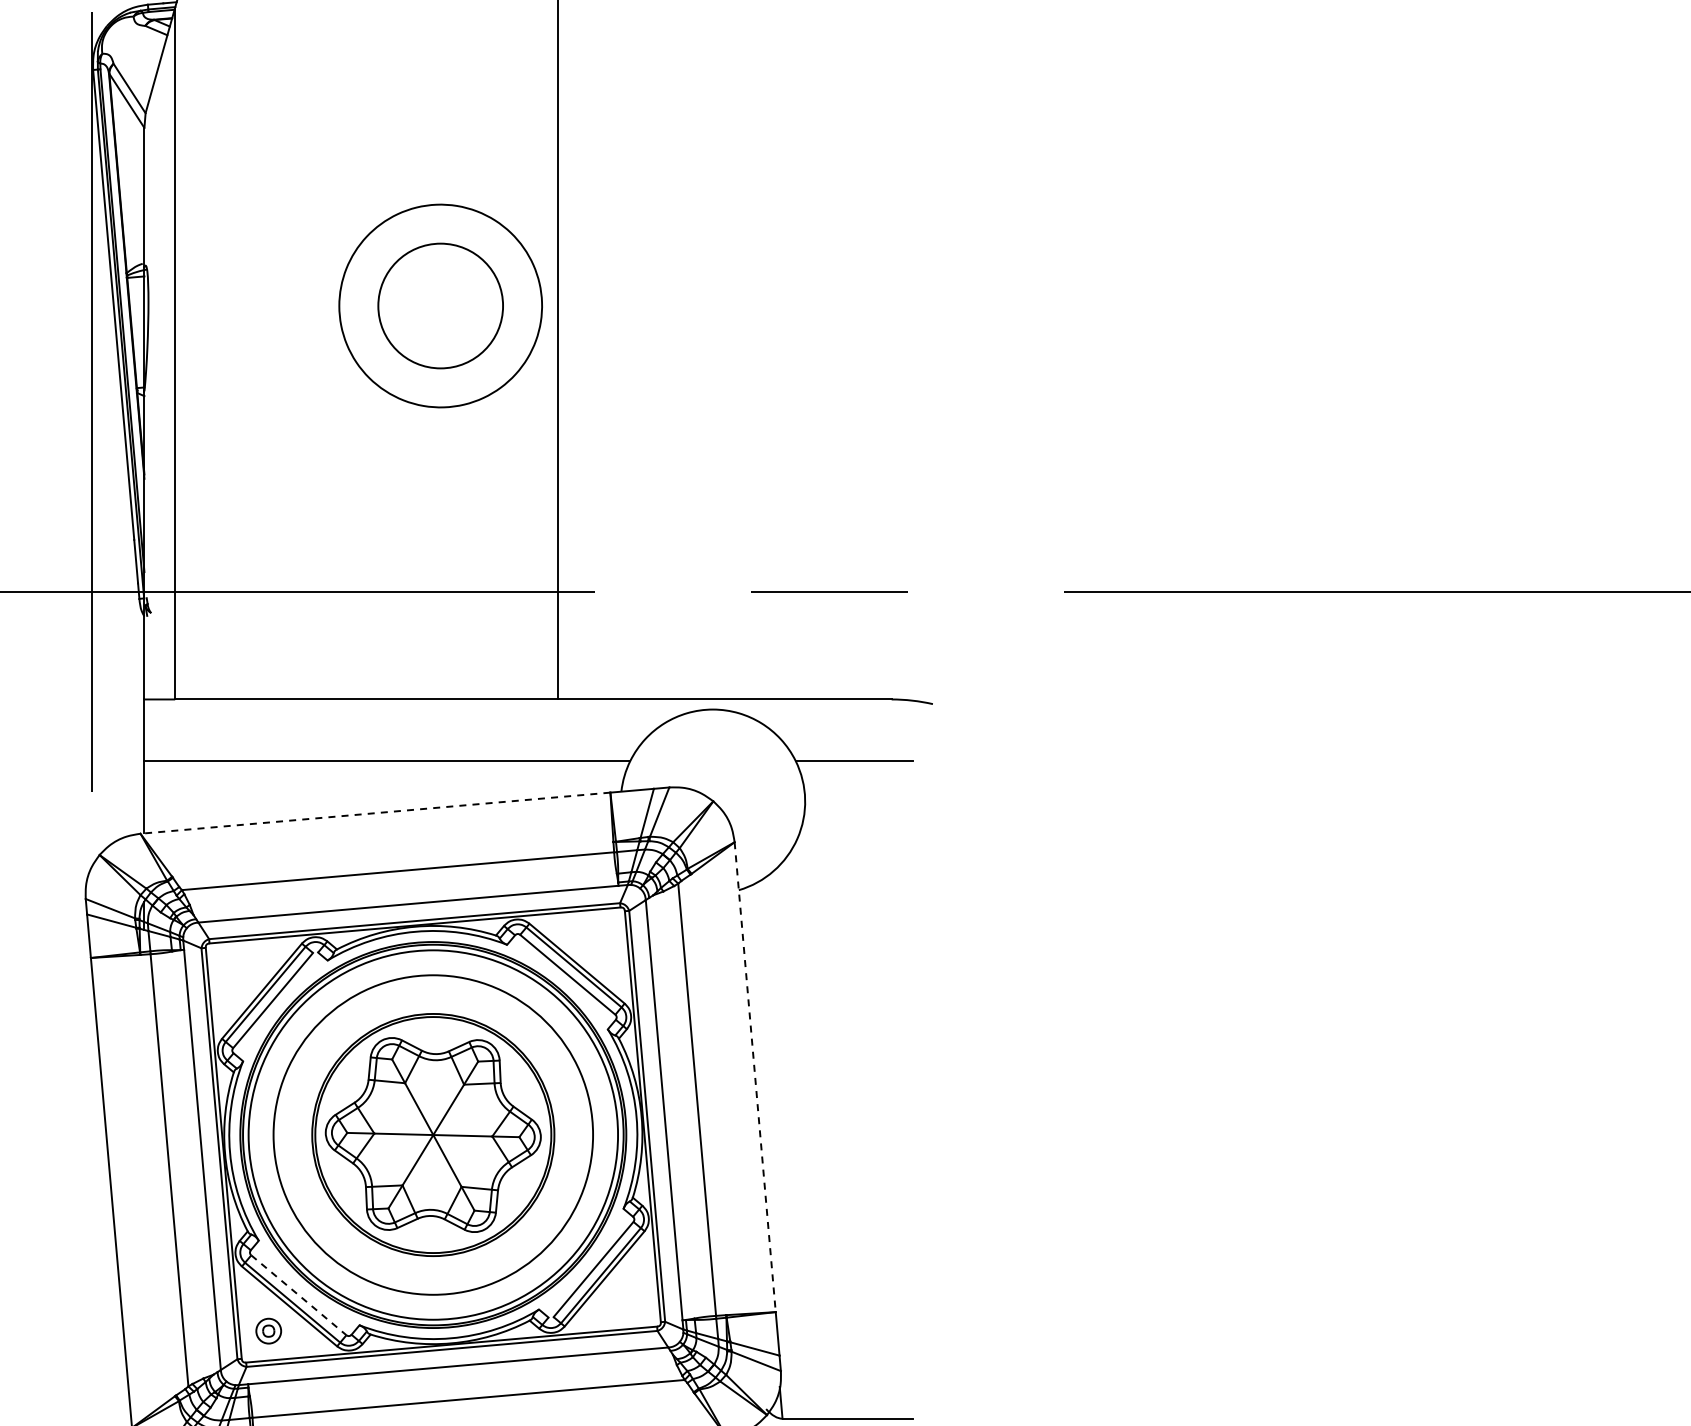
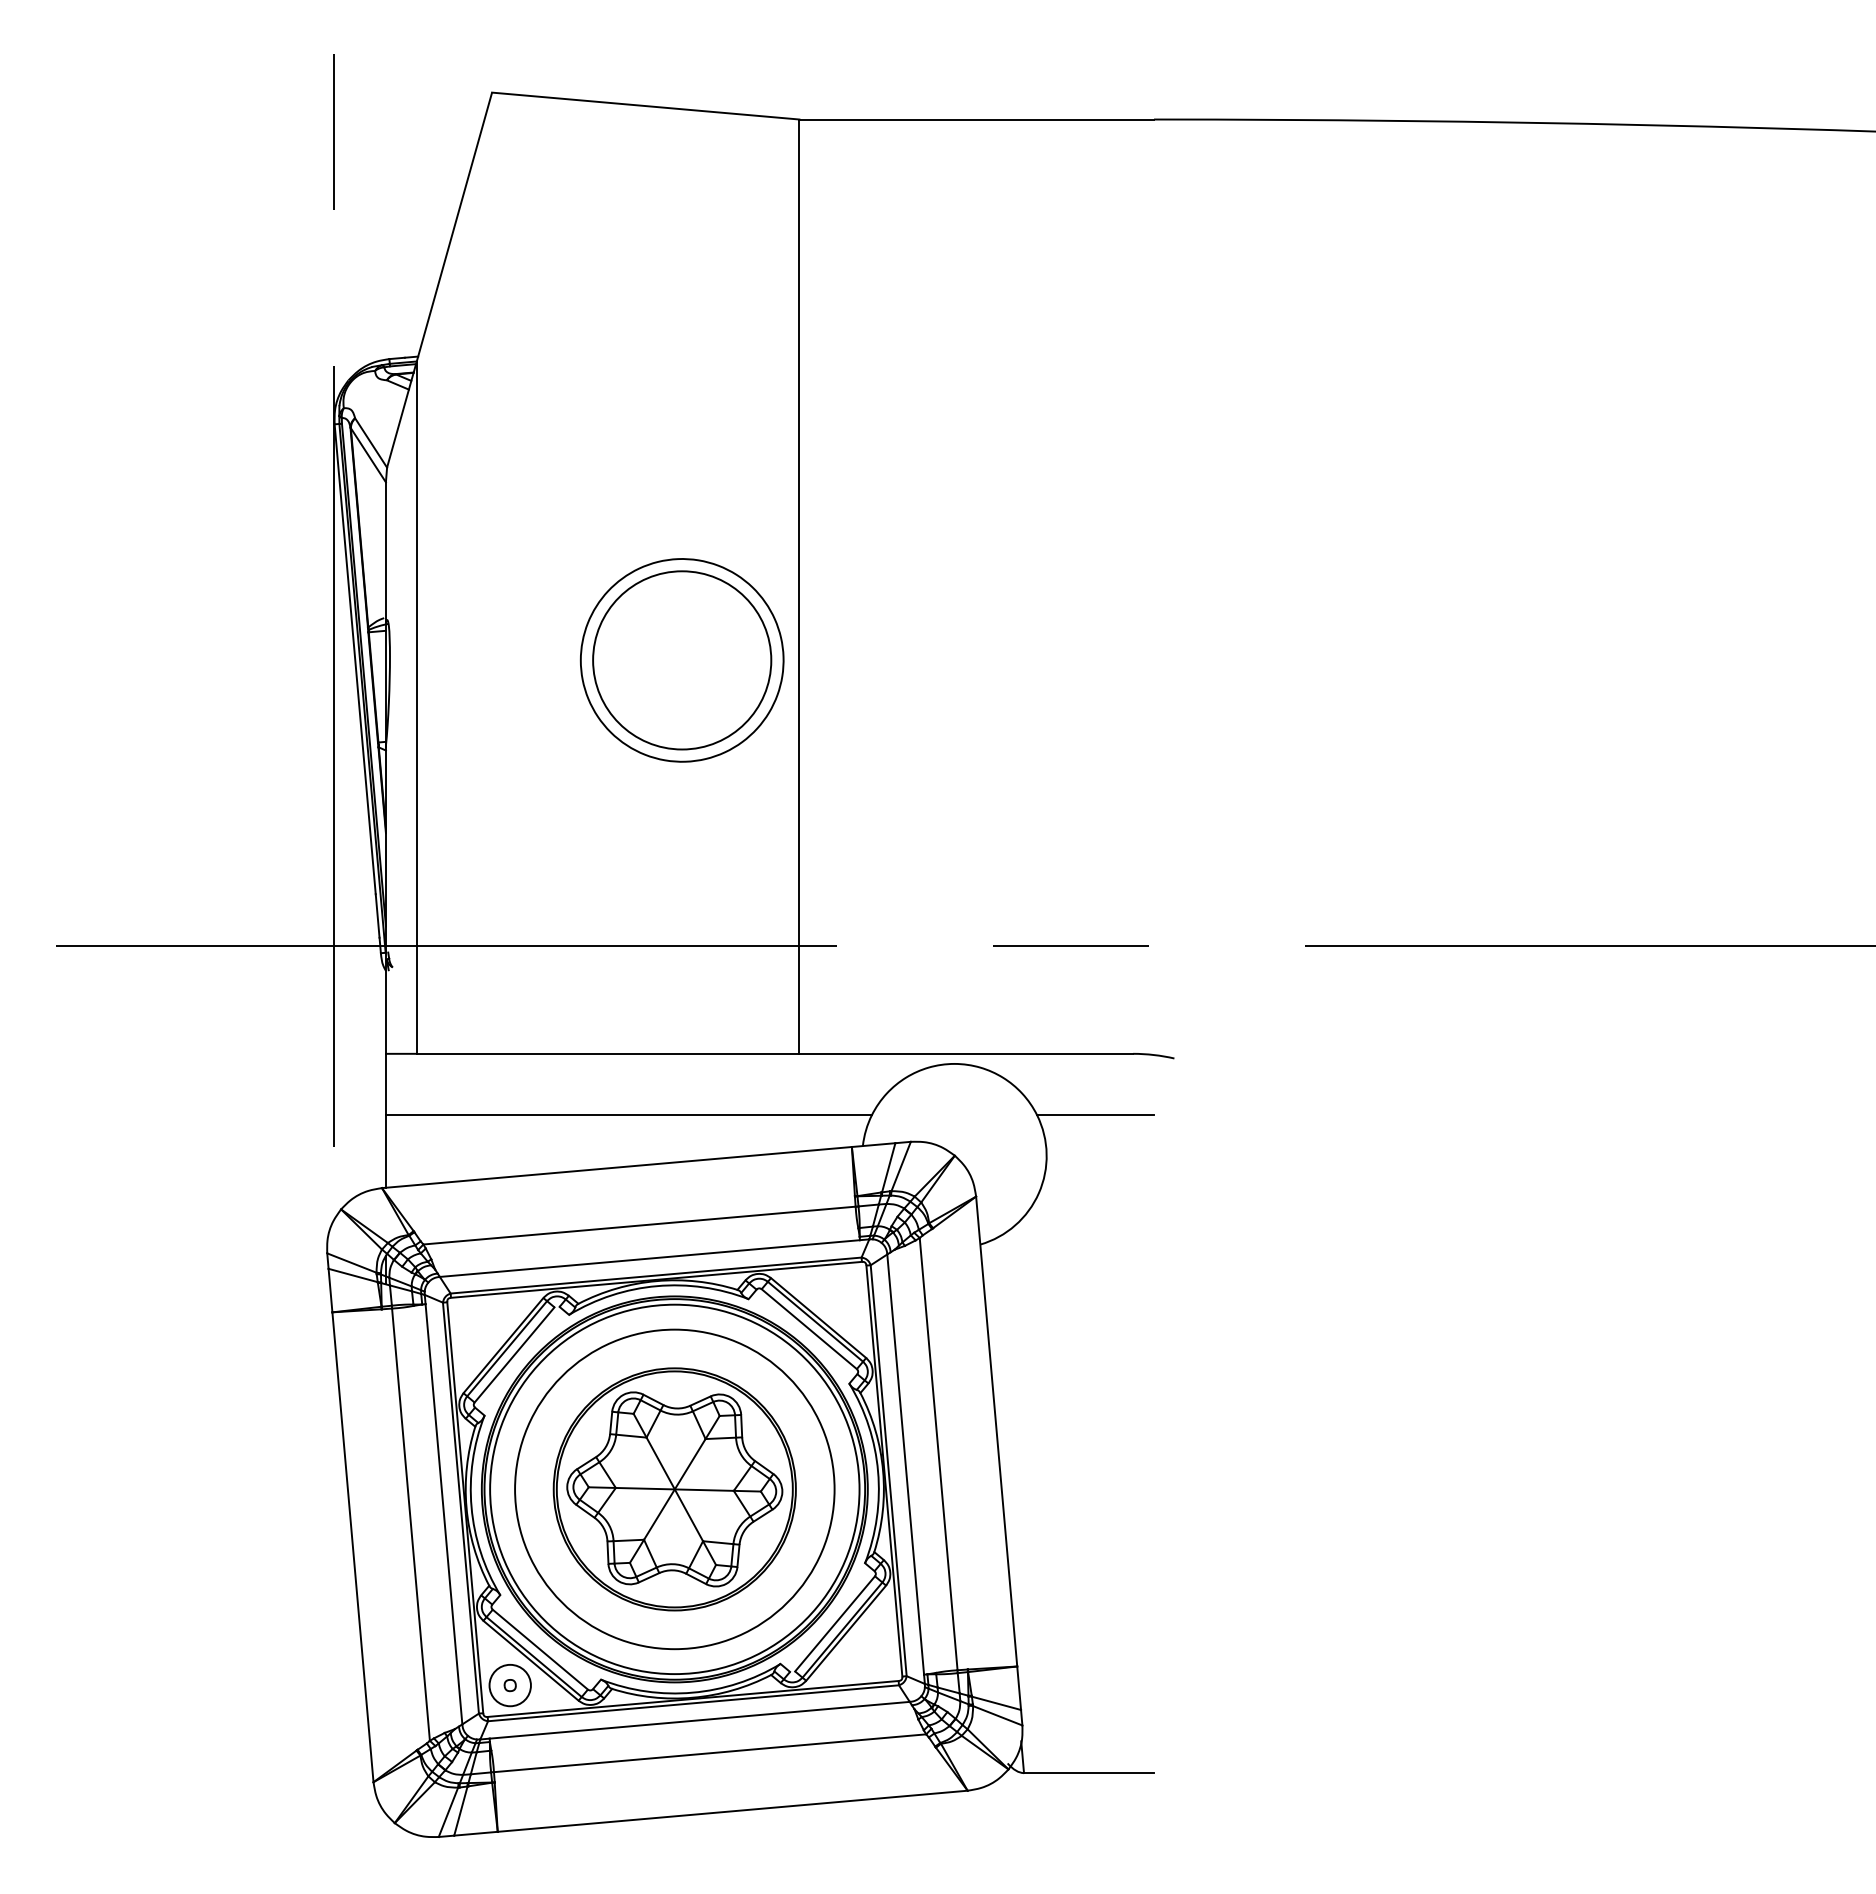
circle: (441, 306) -> (682, 660), size x1.43
line: (375, 813) -> (616, 1167), dashed -> solid
line: (755, 1077) -> (996, 1431), dashed -> solid
line: (299, 1295) -> (540, 1649), dashed -> solid
circle: (268, 1331) -> (509, 1685), size x1.67

